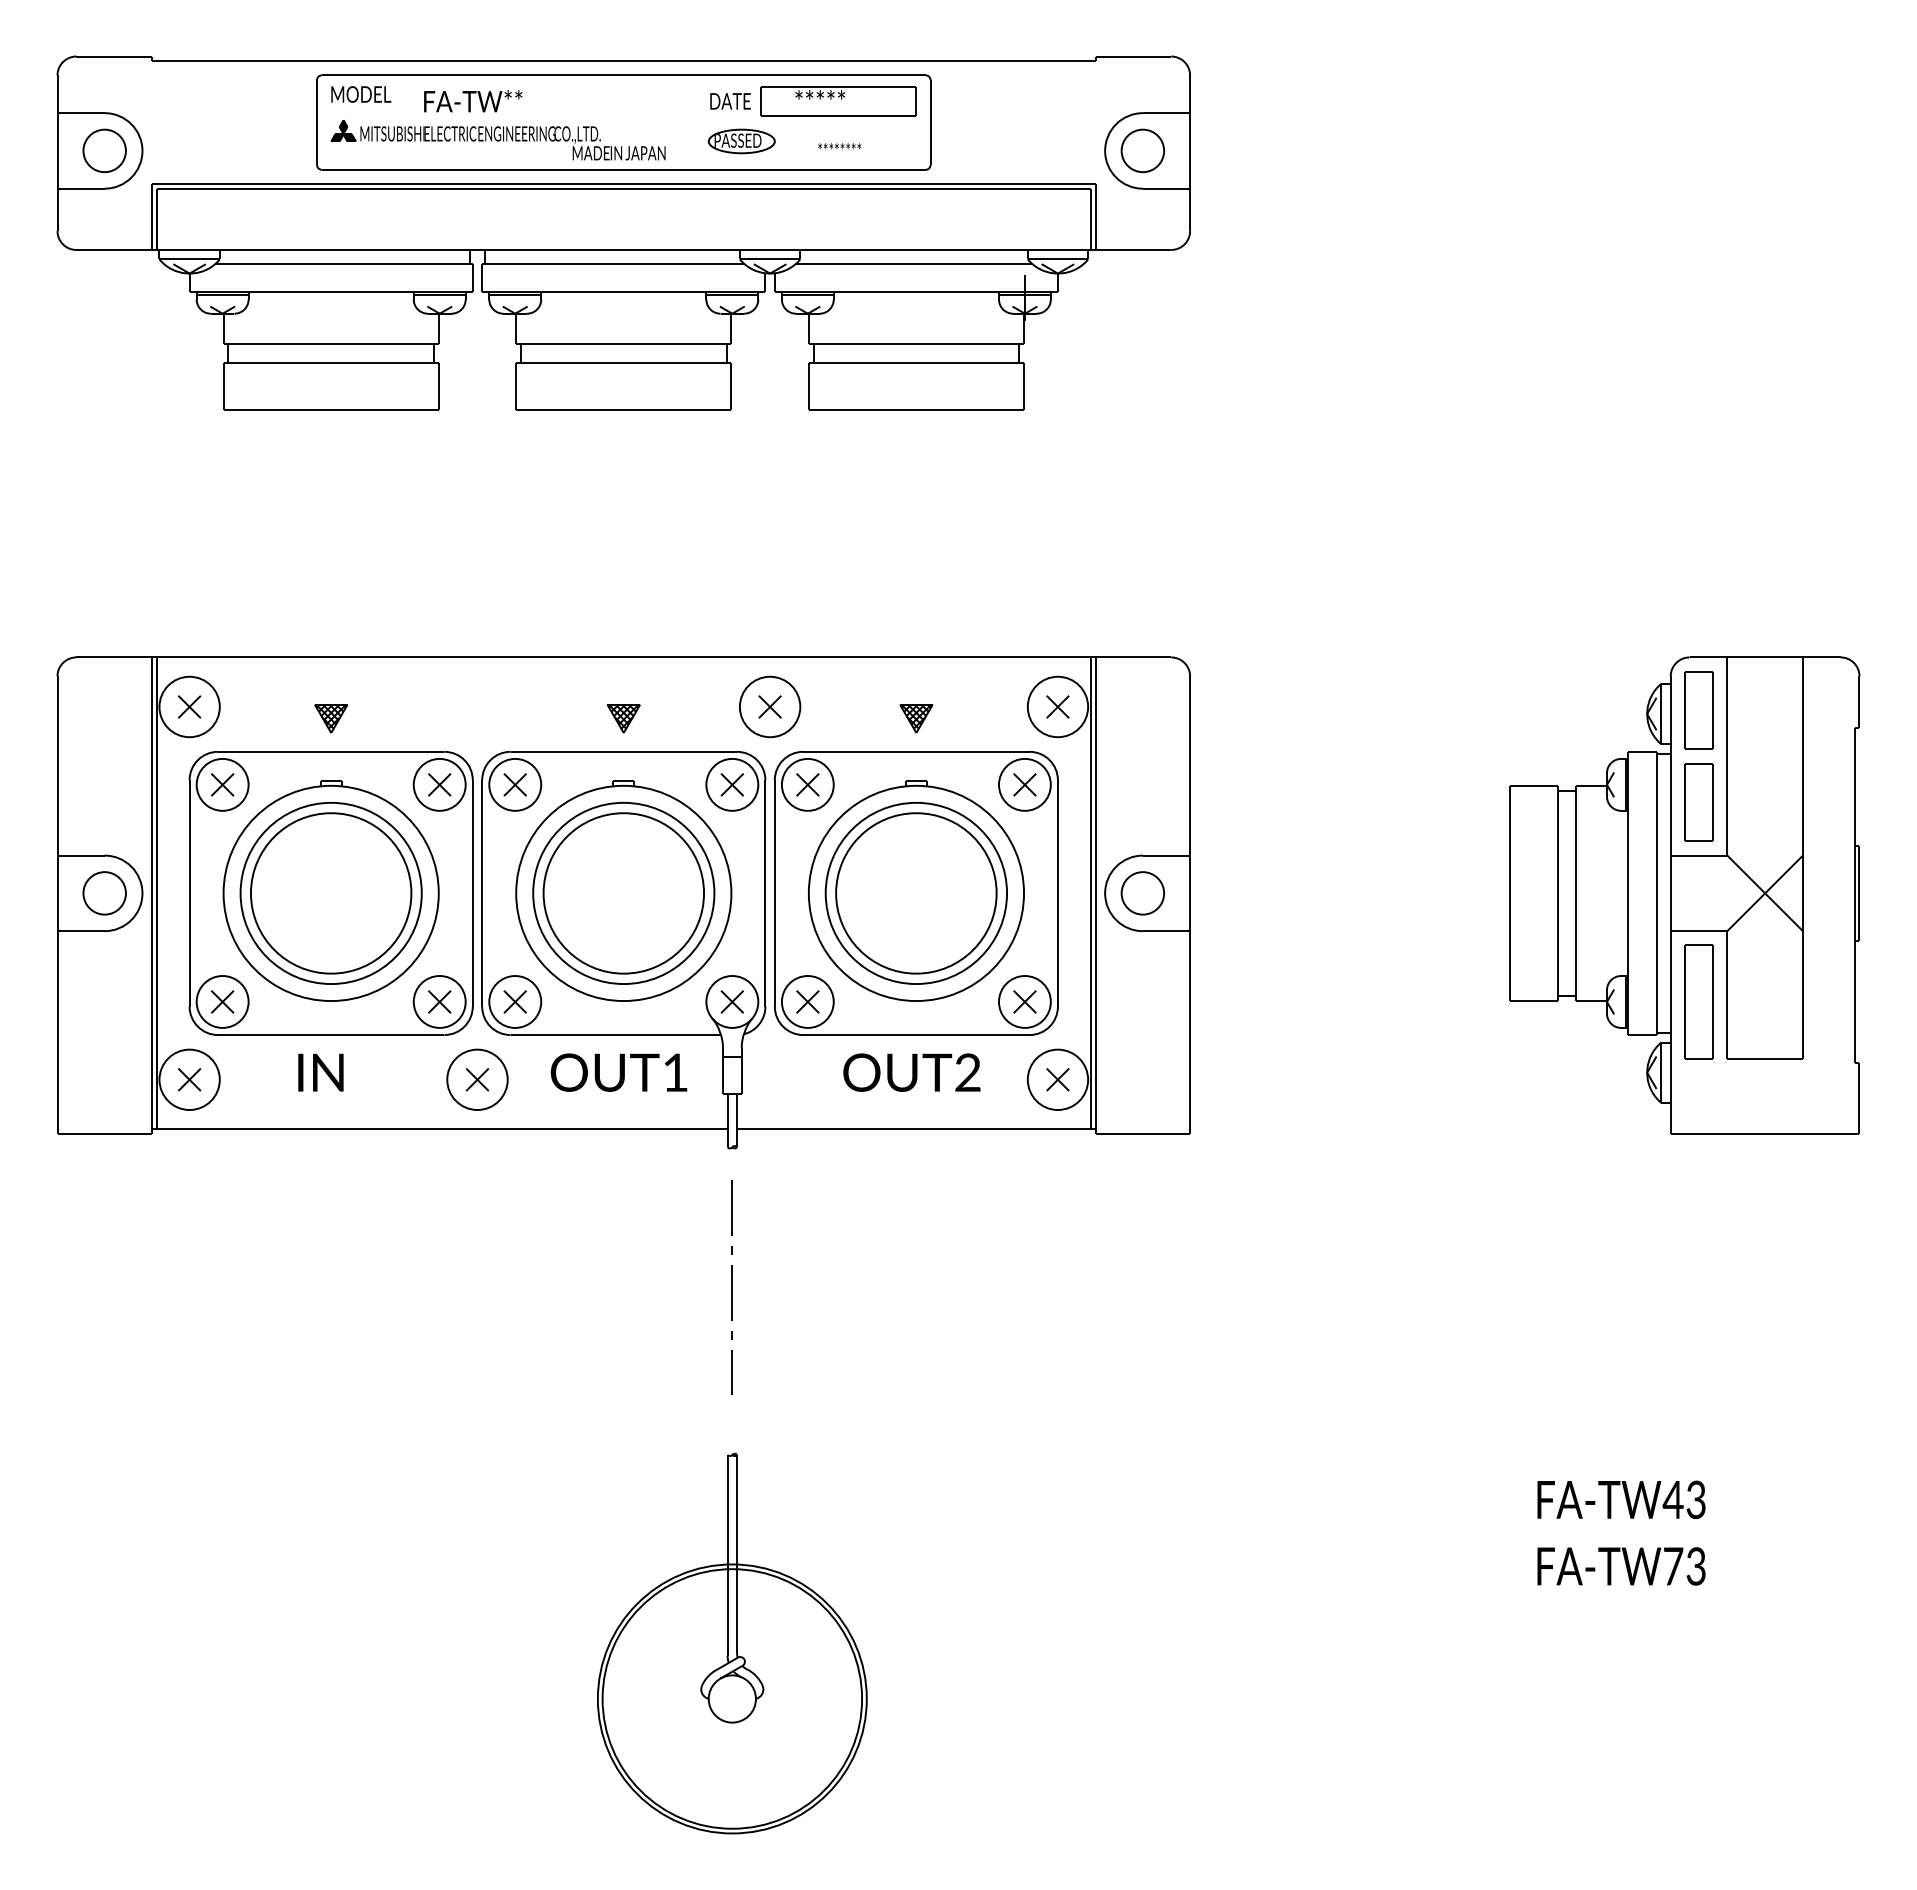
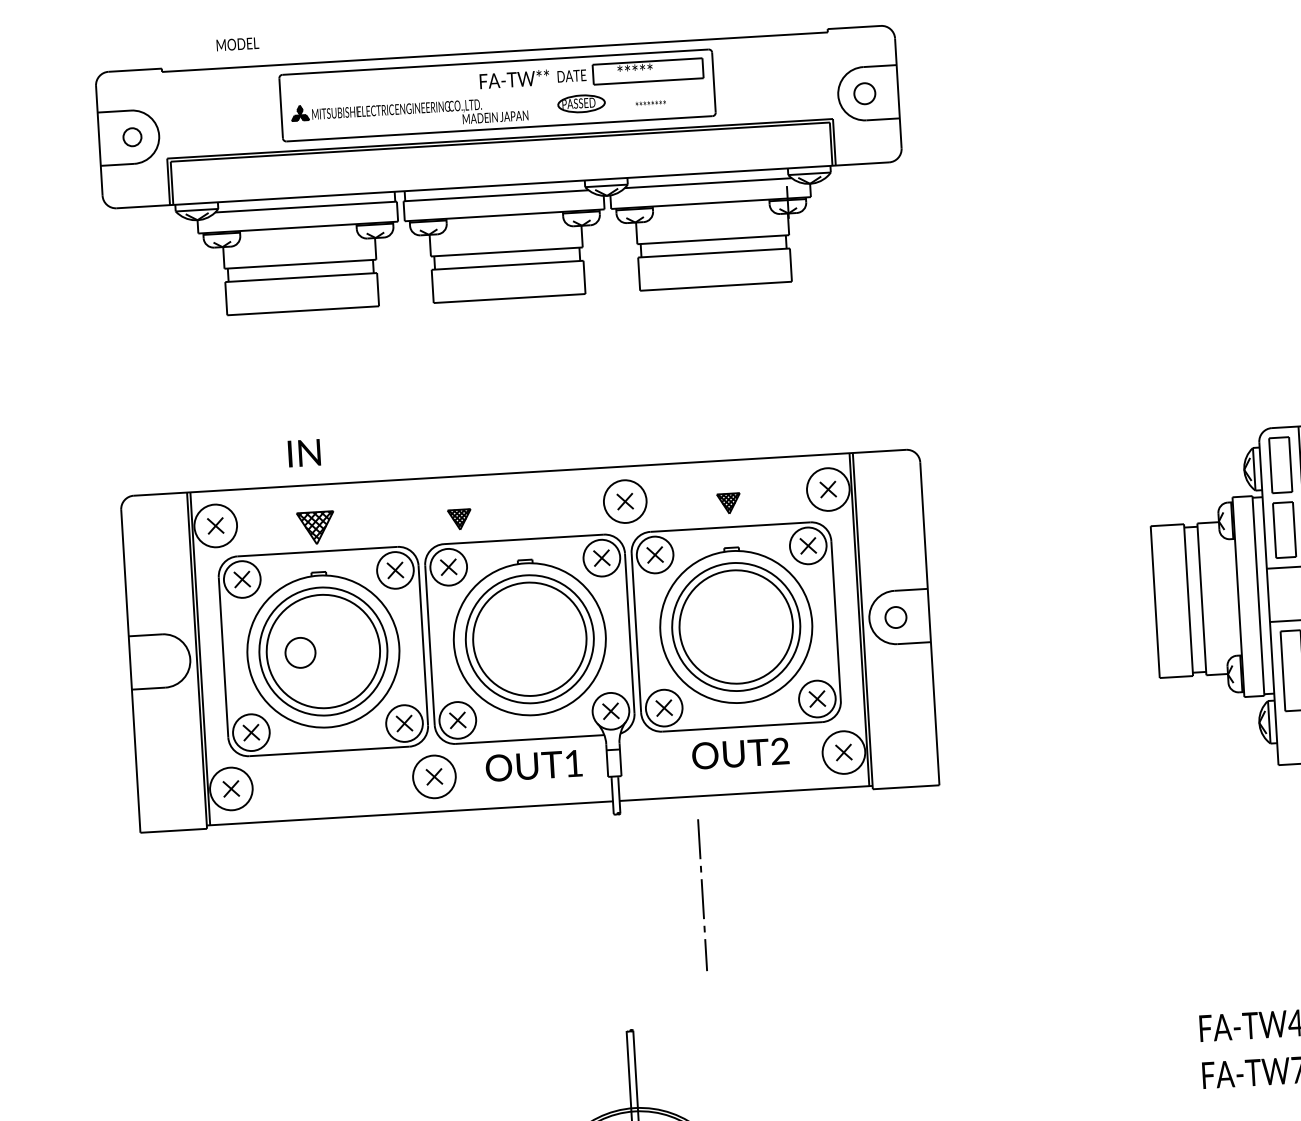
text: (361, 94) -> (238, 44), moved
text: (473, 101) -> (514, 79), moved
part: (104, 150) -> (132, 136), size x0.6
part: (1142, 150) -> (864, 93), size x0.7
part: (331, 718) -> (316, 528), size x1.6
part: (623, 718) -> (459, 519), moved
part: (104, 893) -> (300, 652), moved
part: (1142, 893) -> (895, 617), size x0.7
text: (320, 1072) -> (304, 453), moved
line: (731, 1287) -> (702, 895), moved

